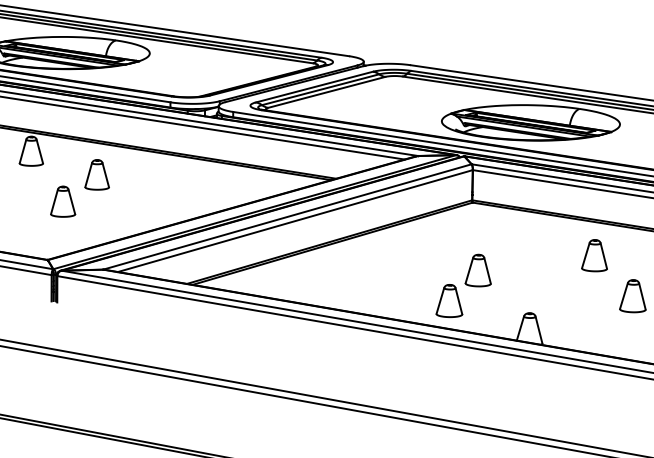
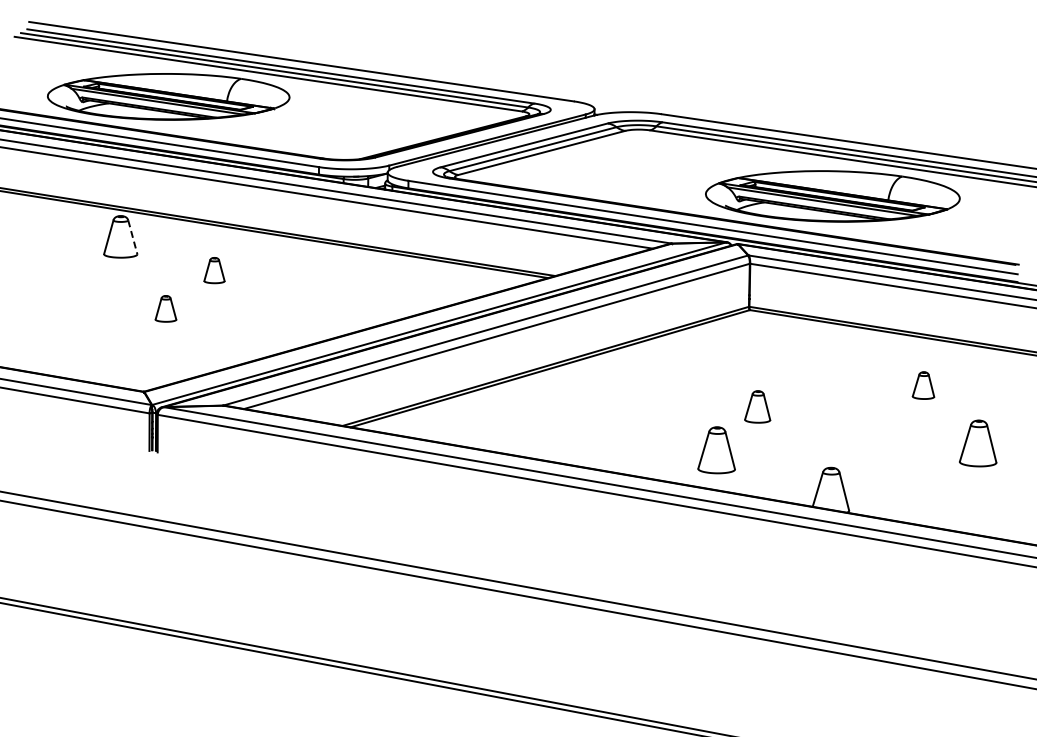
line: (39, 151) -> (132, 237), solid -> dashed
part: (97, 174) -> (214, 270), size x0.6
part: (62, 201) -> (165, 308), size x0.6
part: (594, 255) -> (923, 385), size x0.6
part: (478, 270) -> (757, 406), size x0.7

